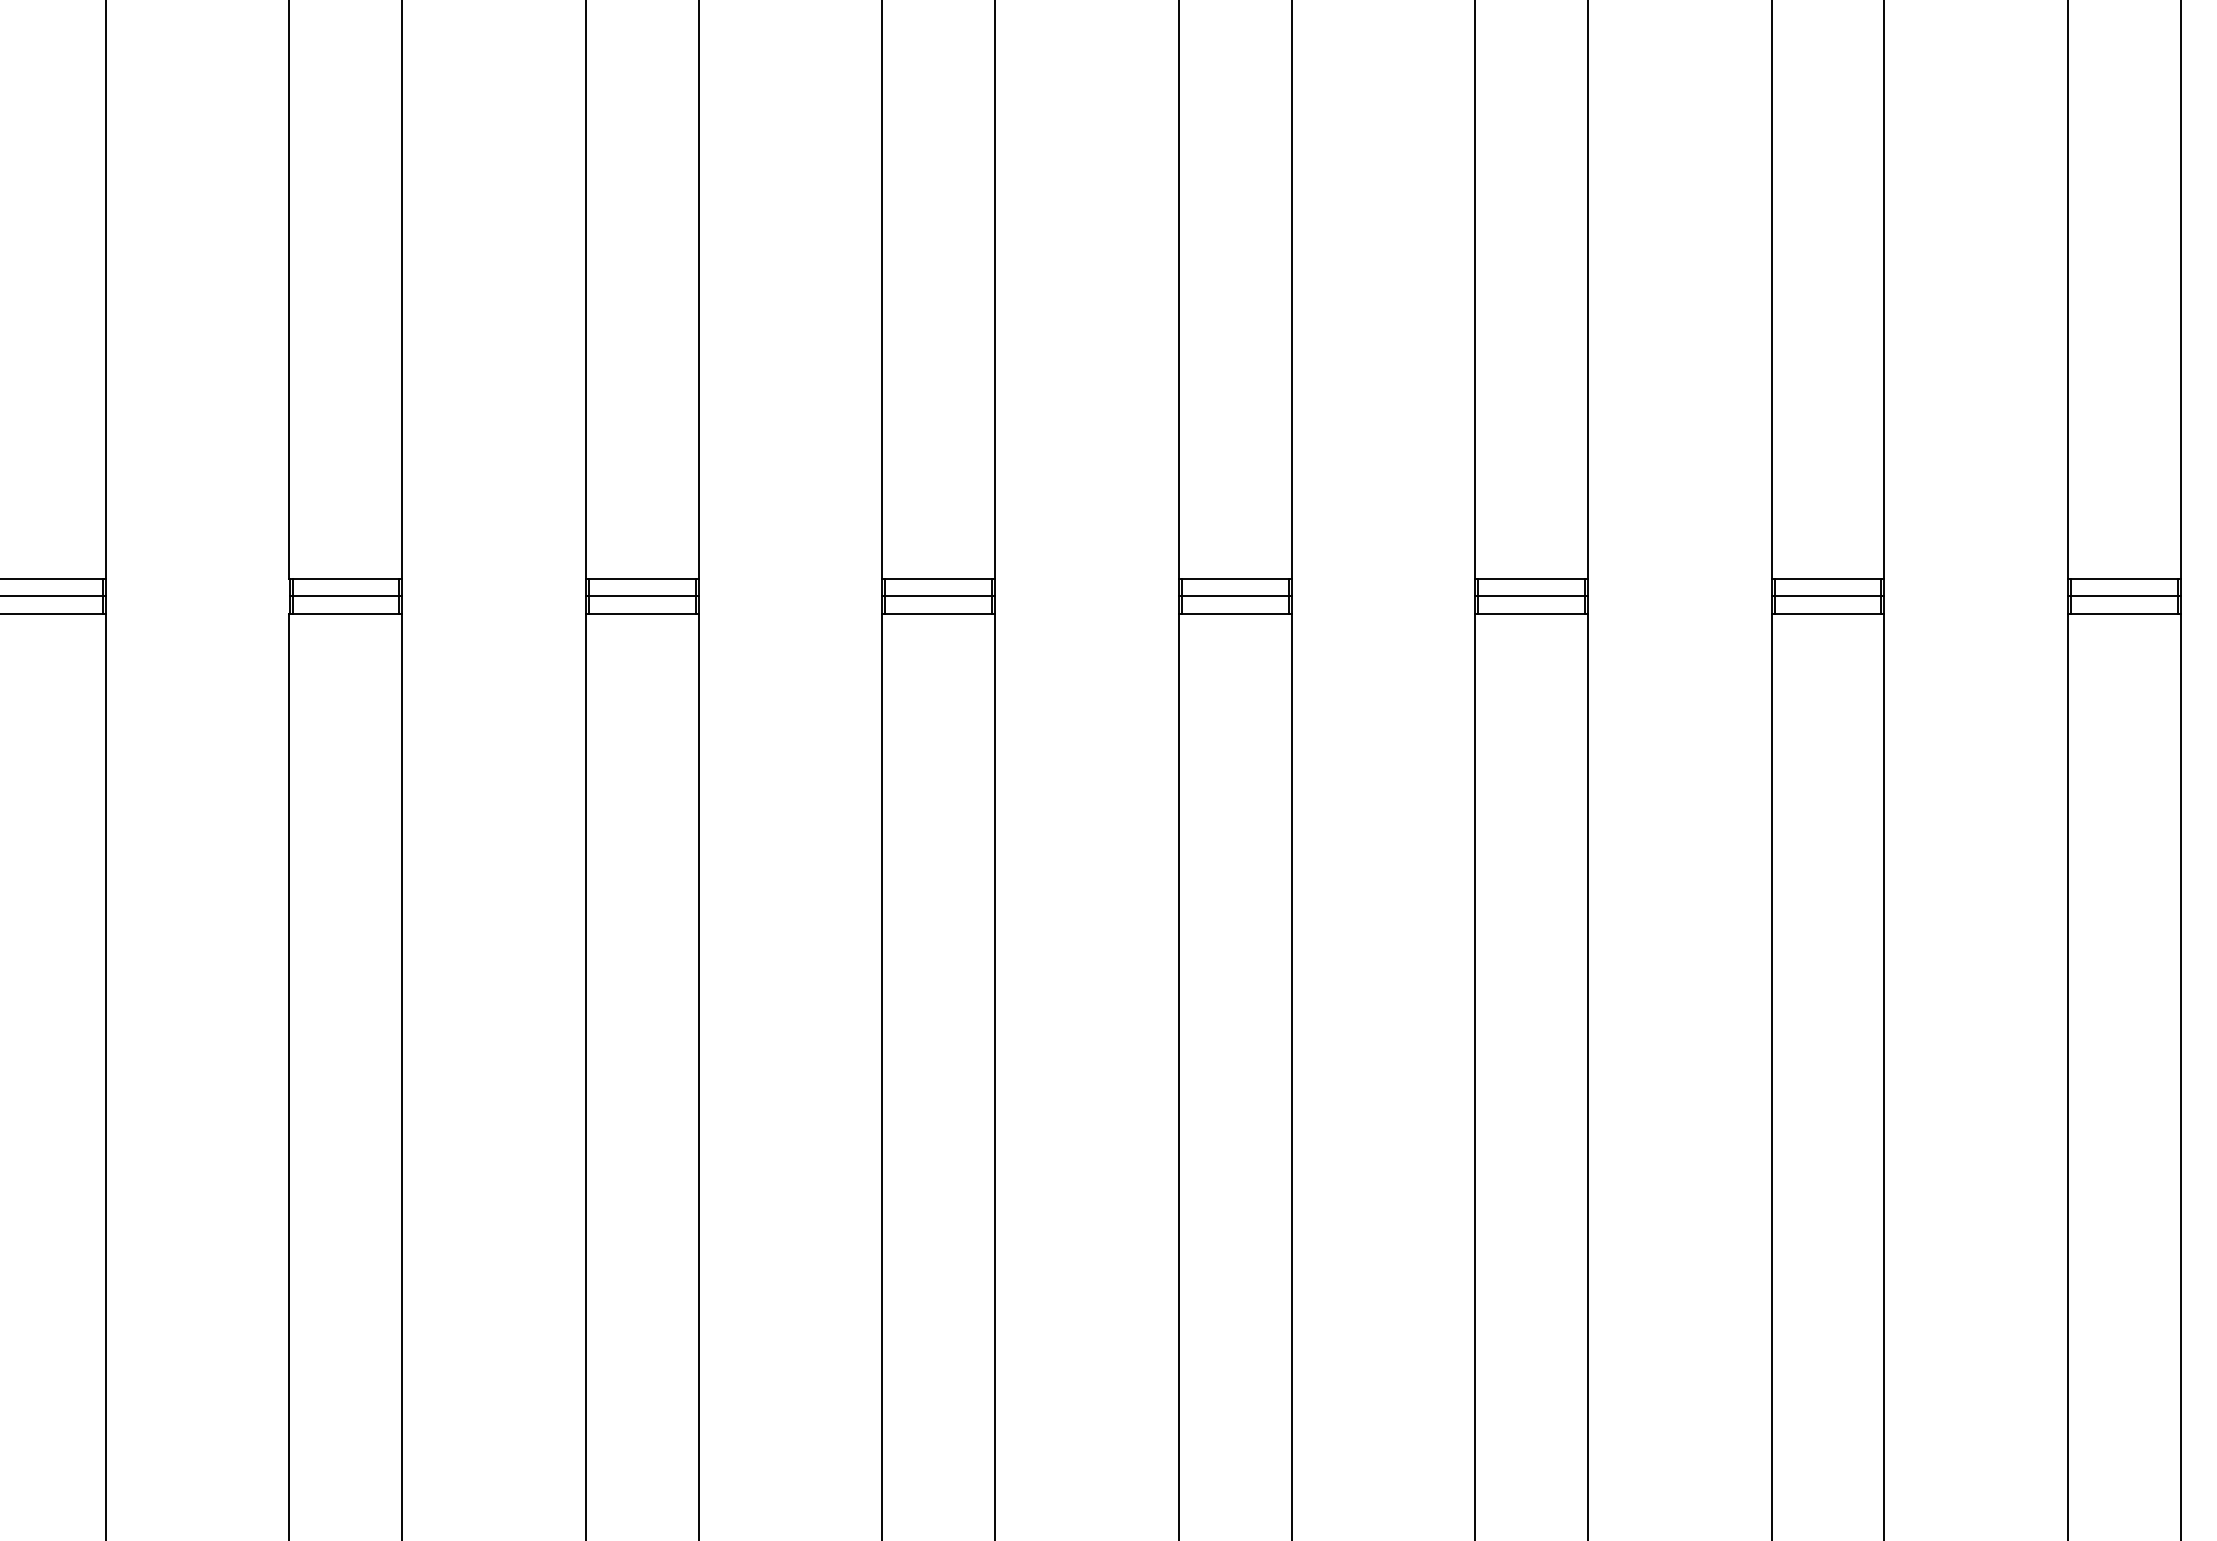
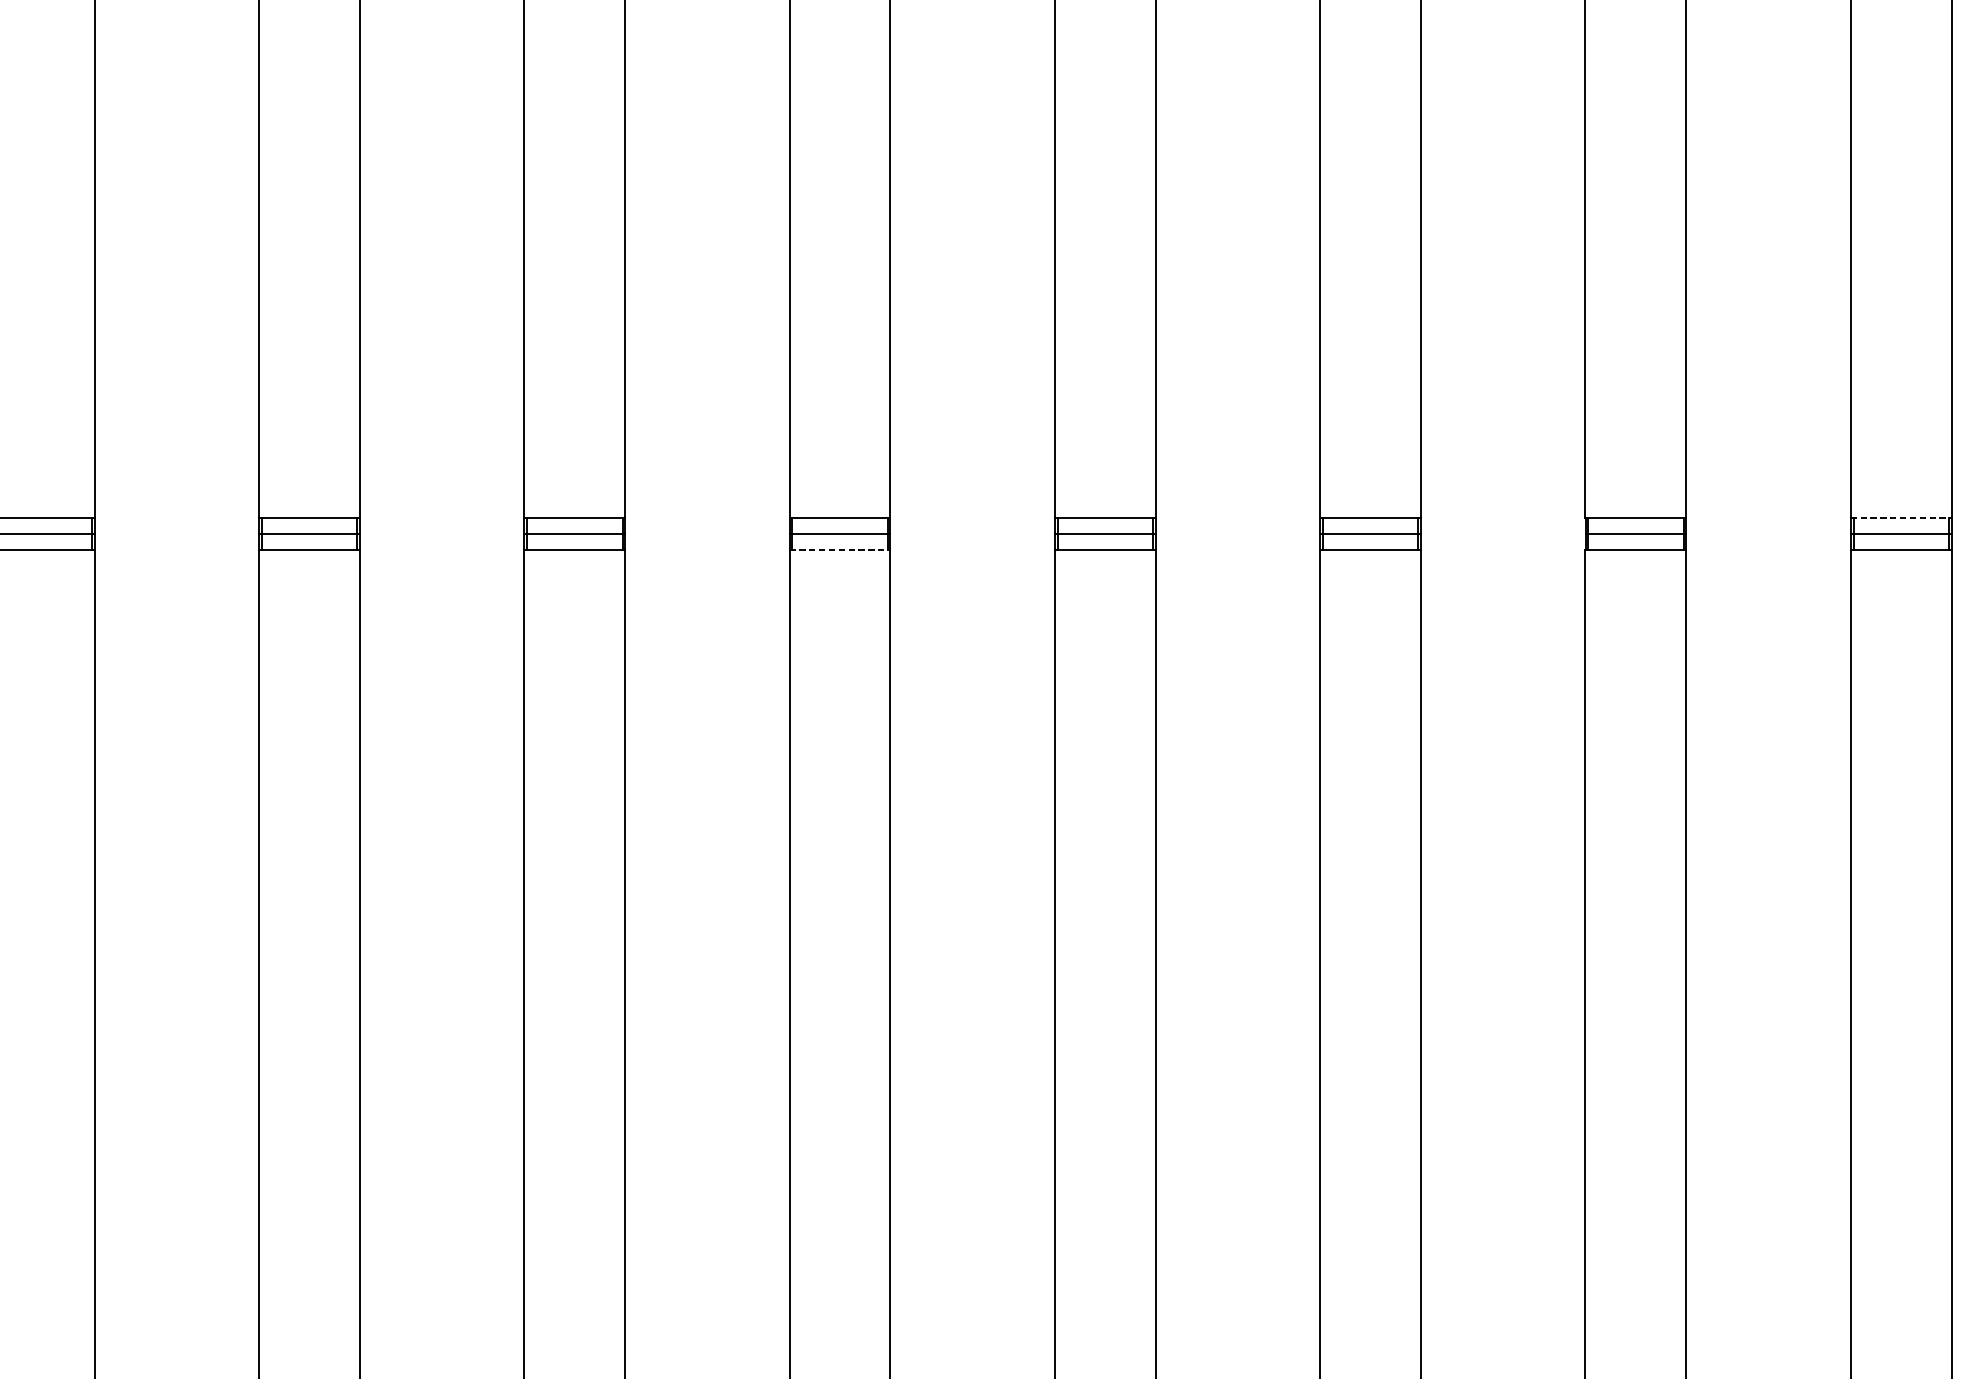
line: (2124, 578) -> (1901, 517), solid -> dashed
line: (939, 614) -> (840, 549), solid -> dashed

